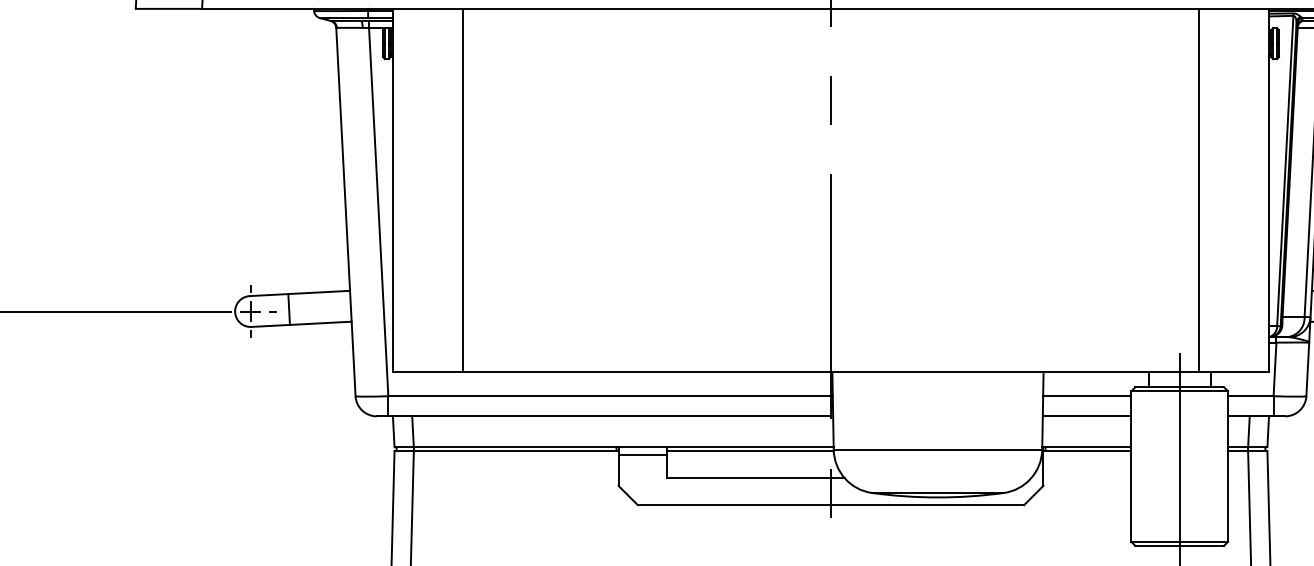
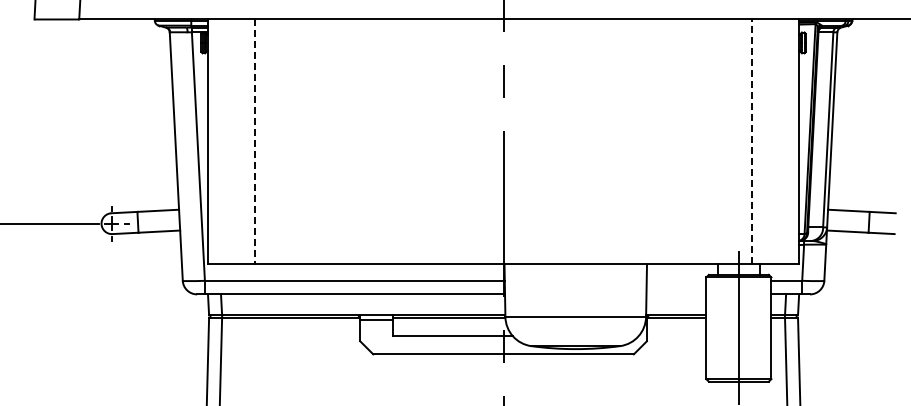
line: (1199, 189) -> (752, 141), solid -> dashed
line: (463, 191) -> (255, 142), solid -> dashed
line: (1087, 395) -> (676, 280), removed
line: (1087, 416) -> (676, 294), removed

